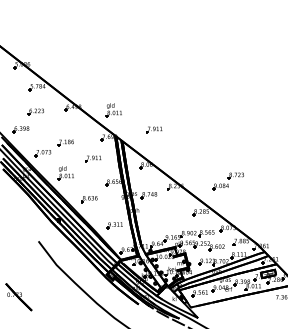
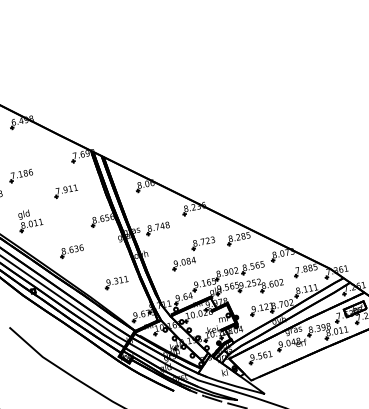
part: (113, 110) -> (81, 114), removed
part: (154, 129) -> (146, 130), removed
part: (227, 181) -> (192, 253), moved

